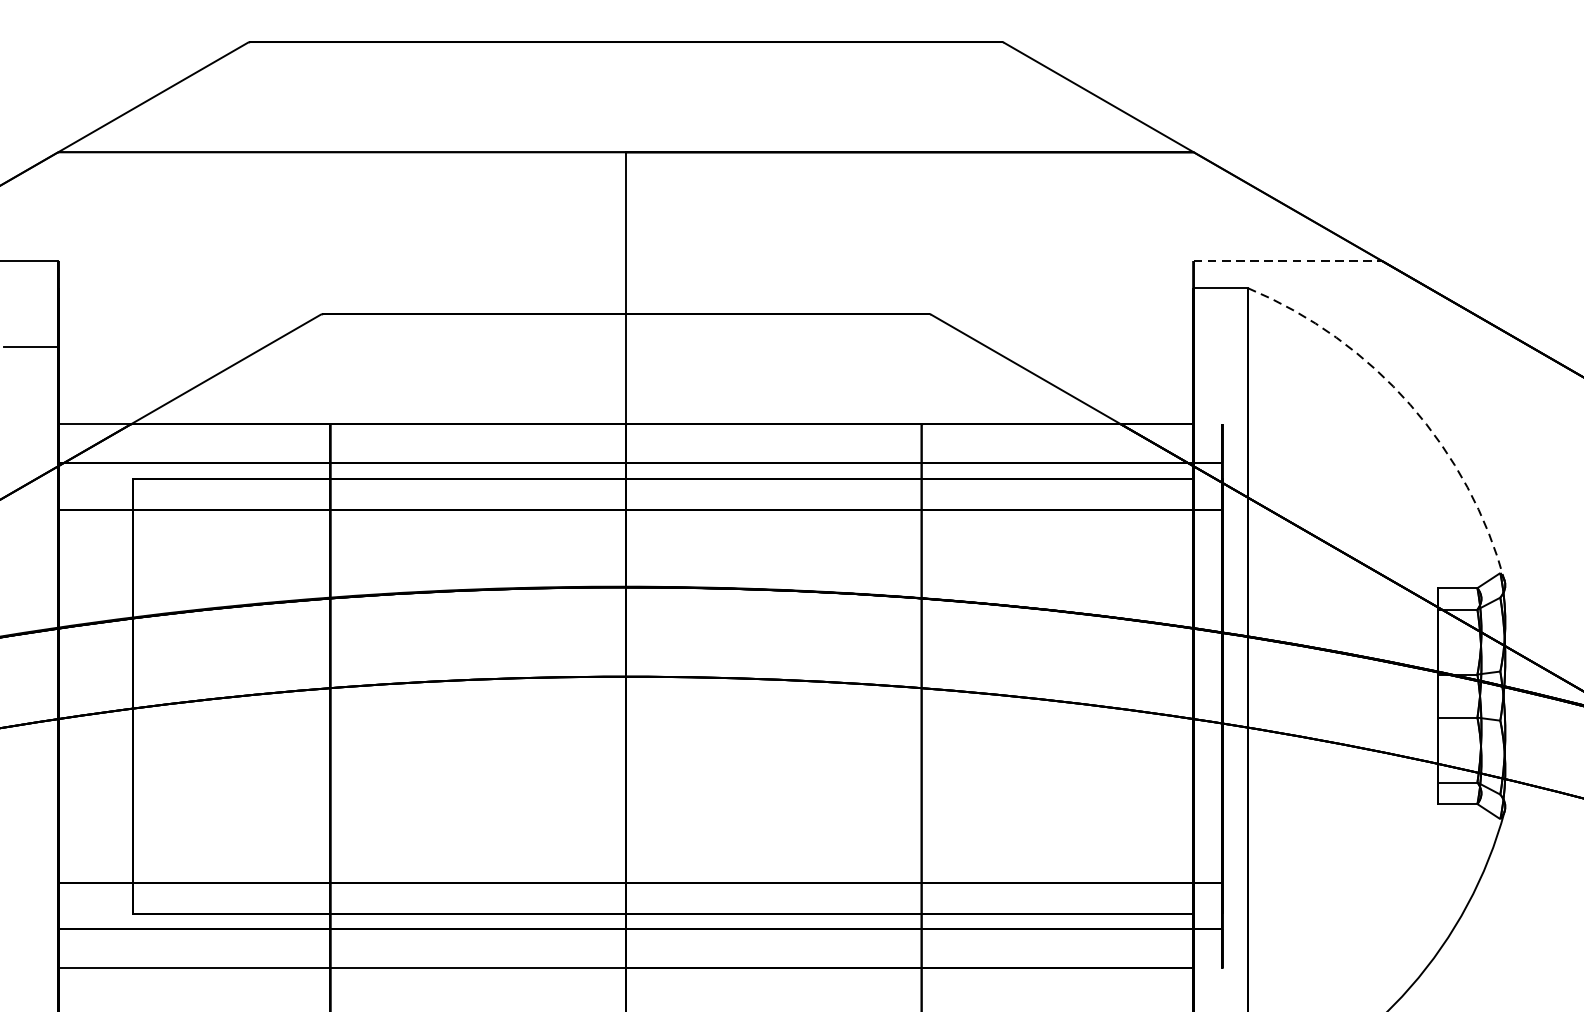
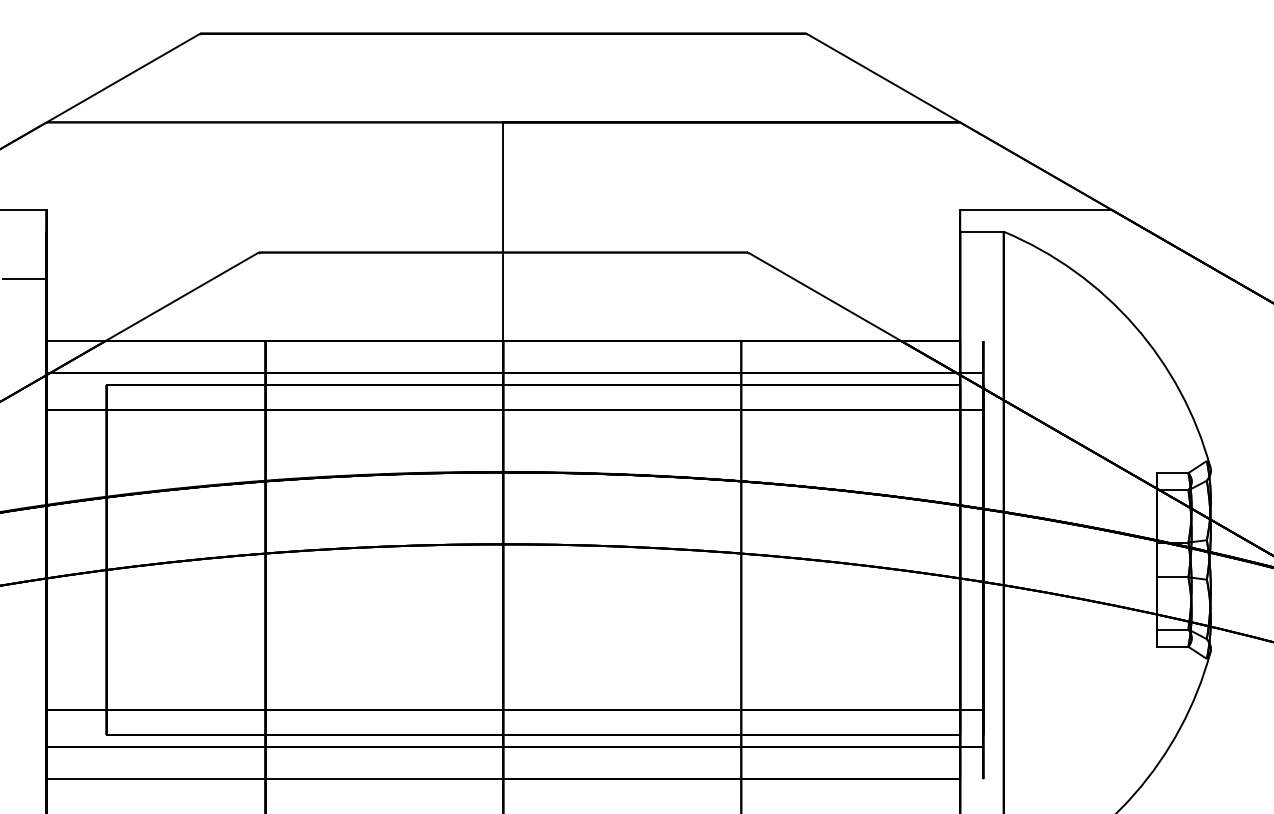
line: (1287, 260) -> (1035, 209), dashed -> solid
arc: (1410, 404) -> (1134, 325), dashed -> solid

